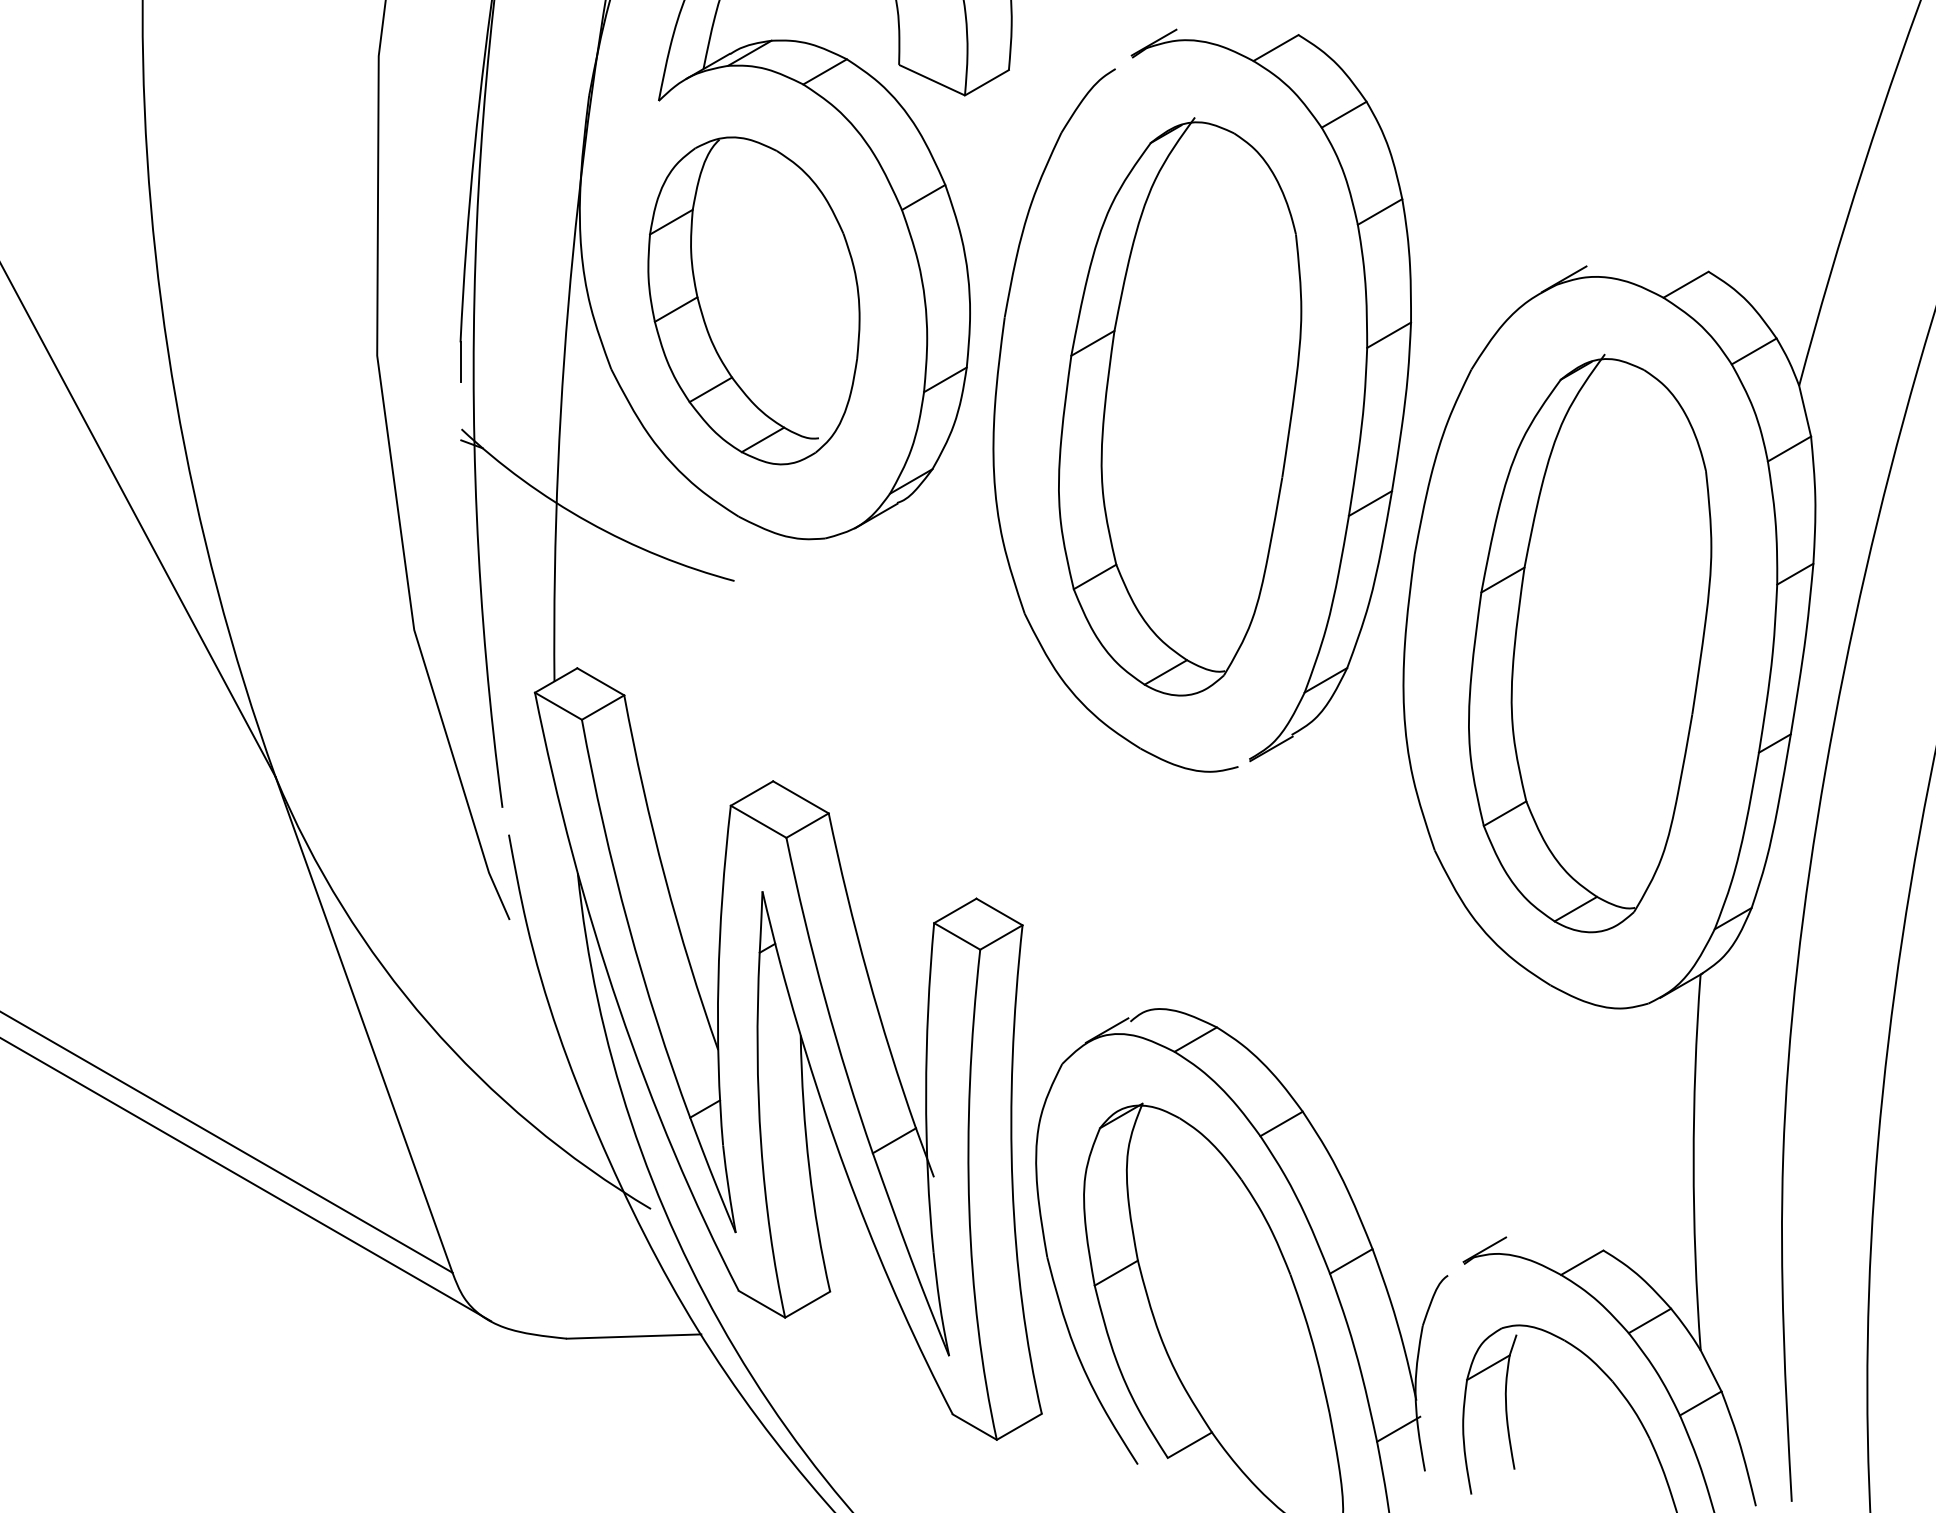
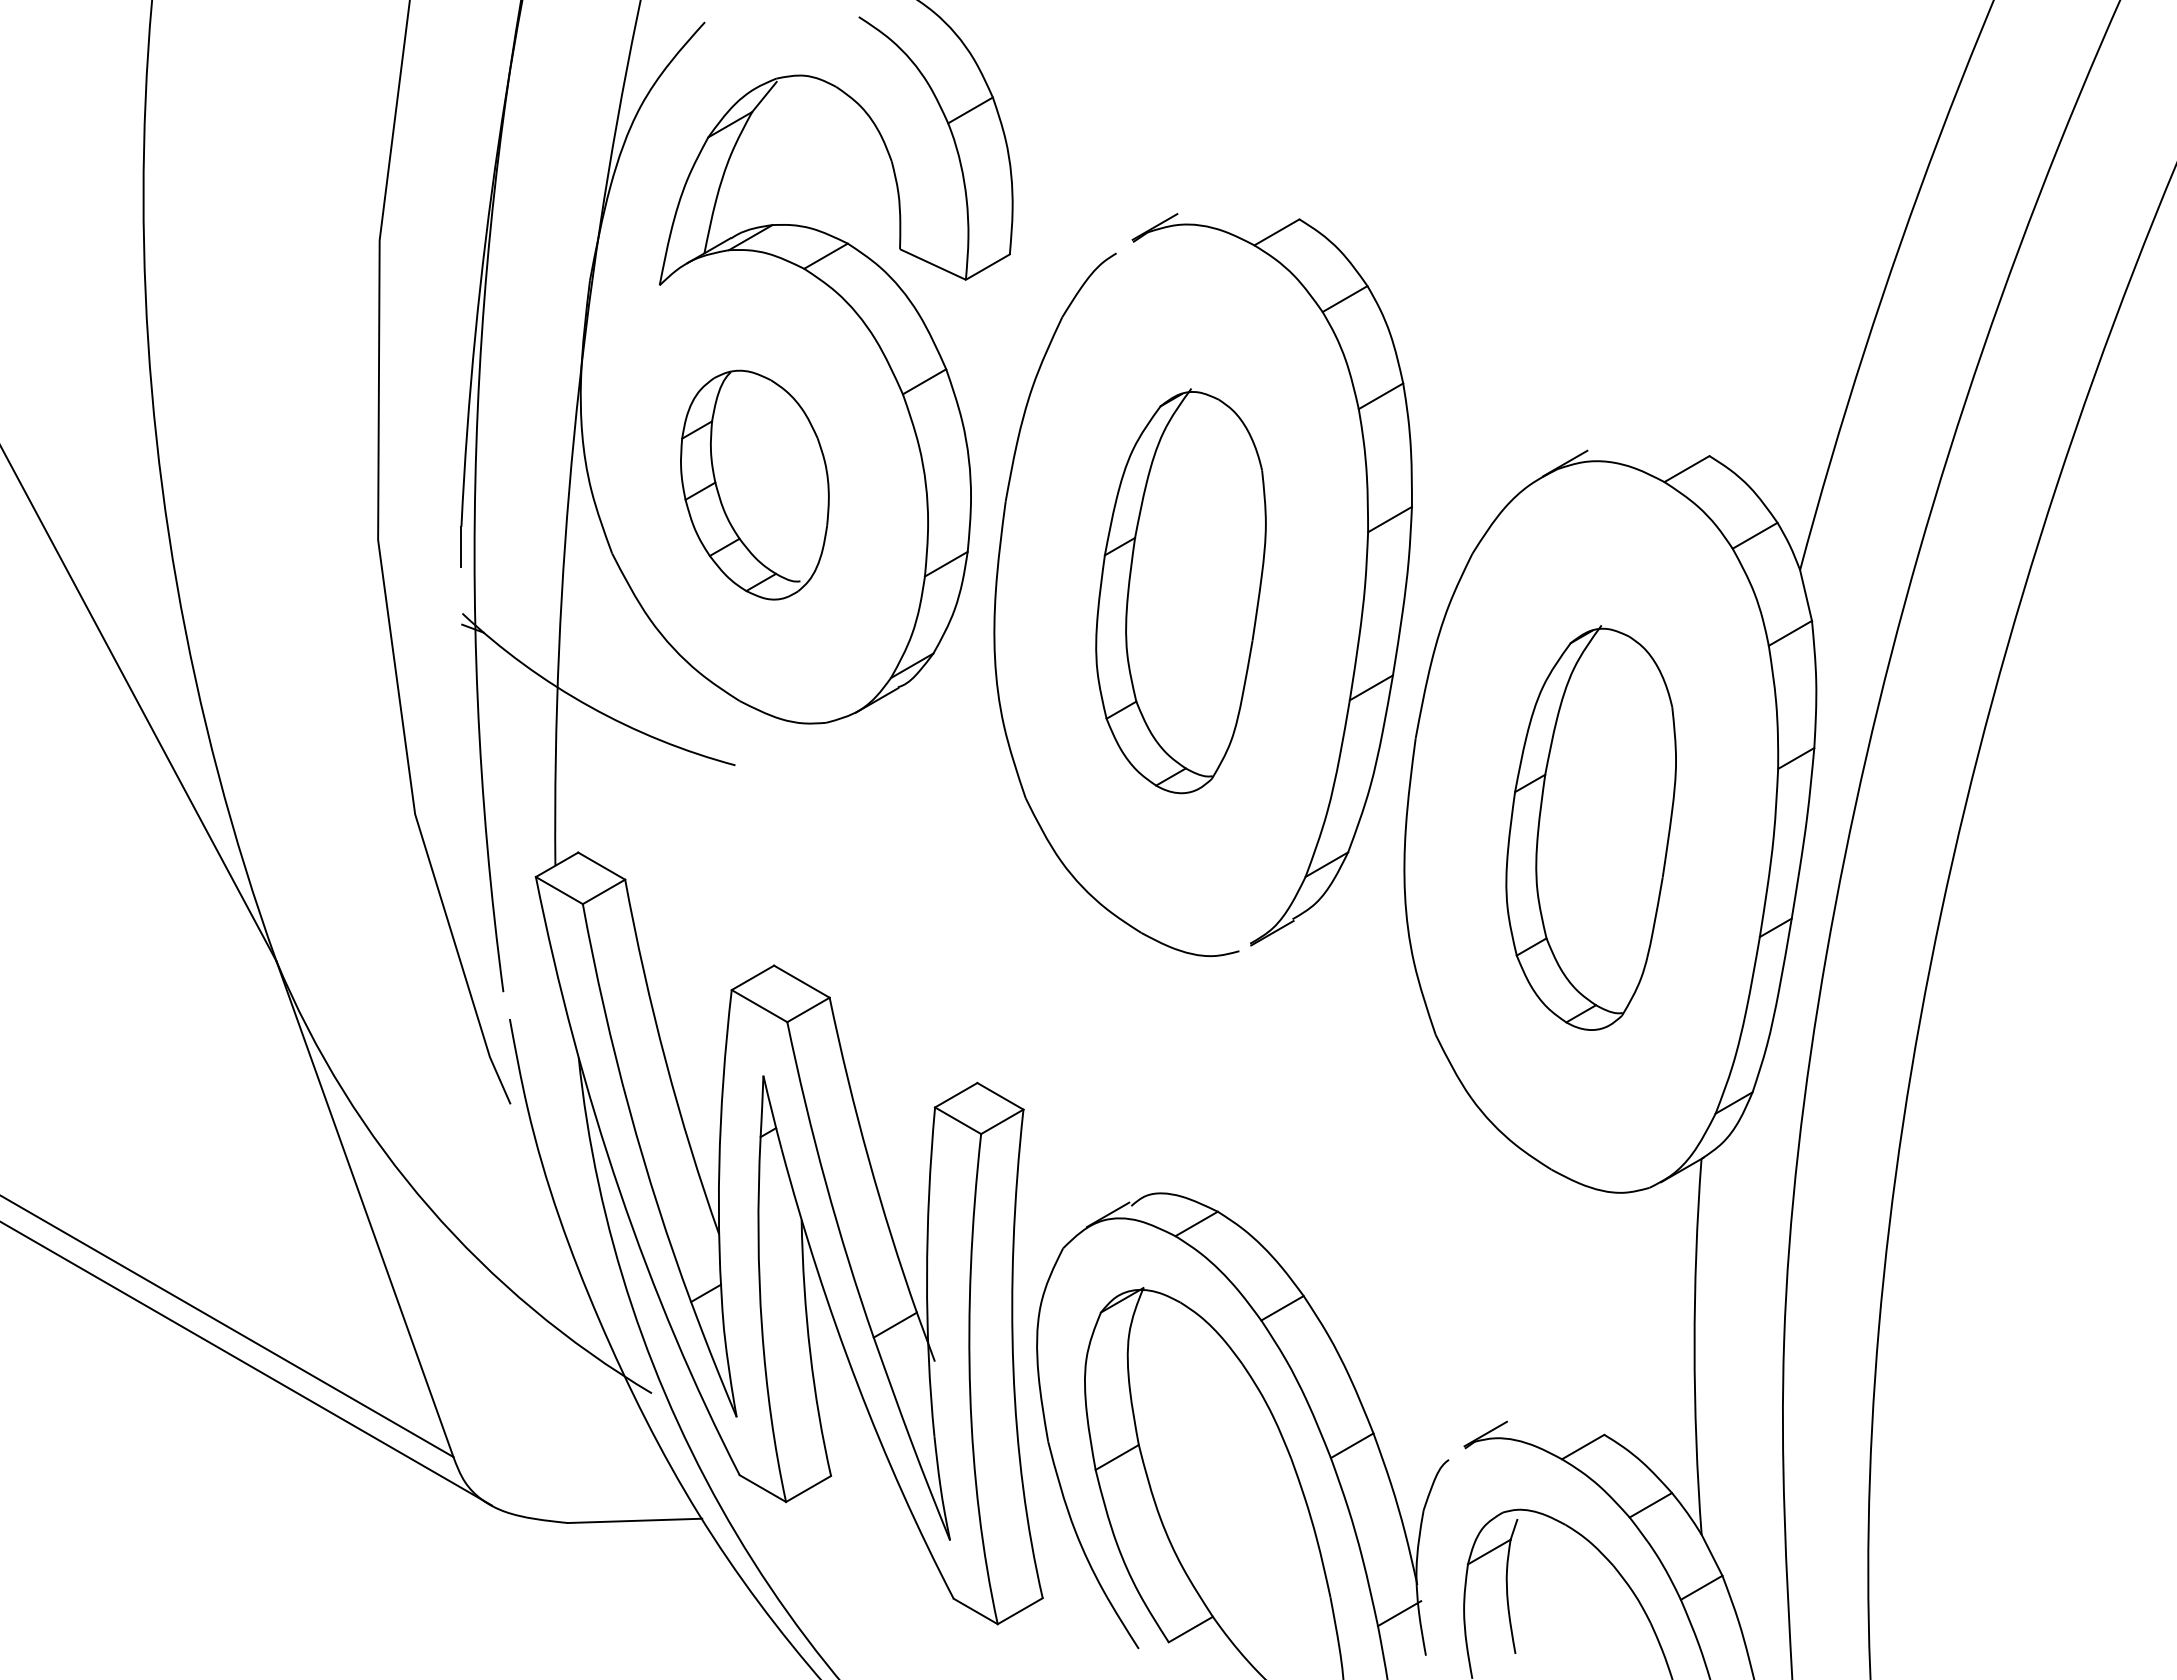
part: (753, 300) -> (754, 484), size x0.7
part: (1179, 406) -> (1180, 590), size x0.7
part: (1590, 643) -> (1591, 827), size x0.7

